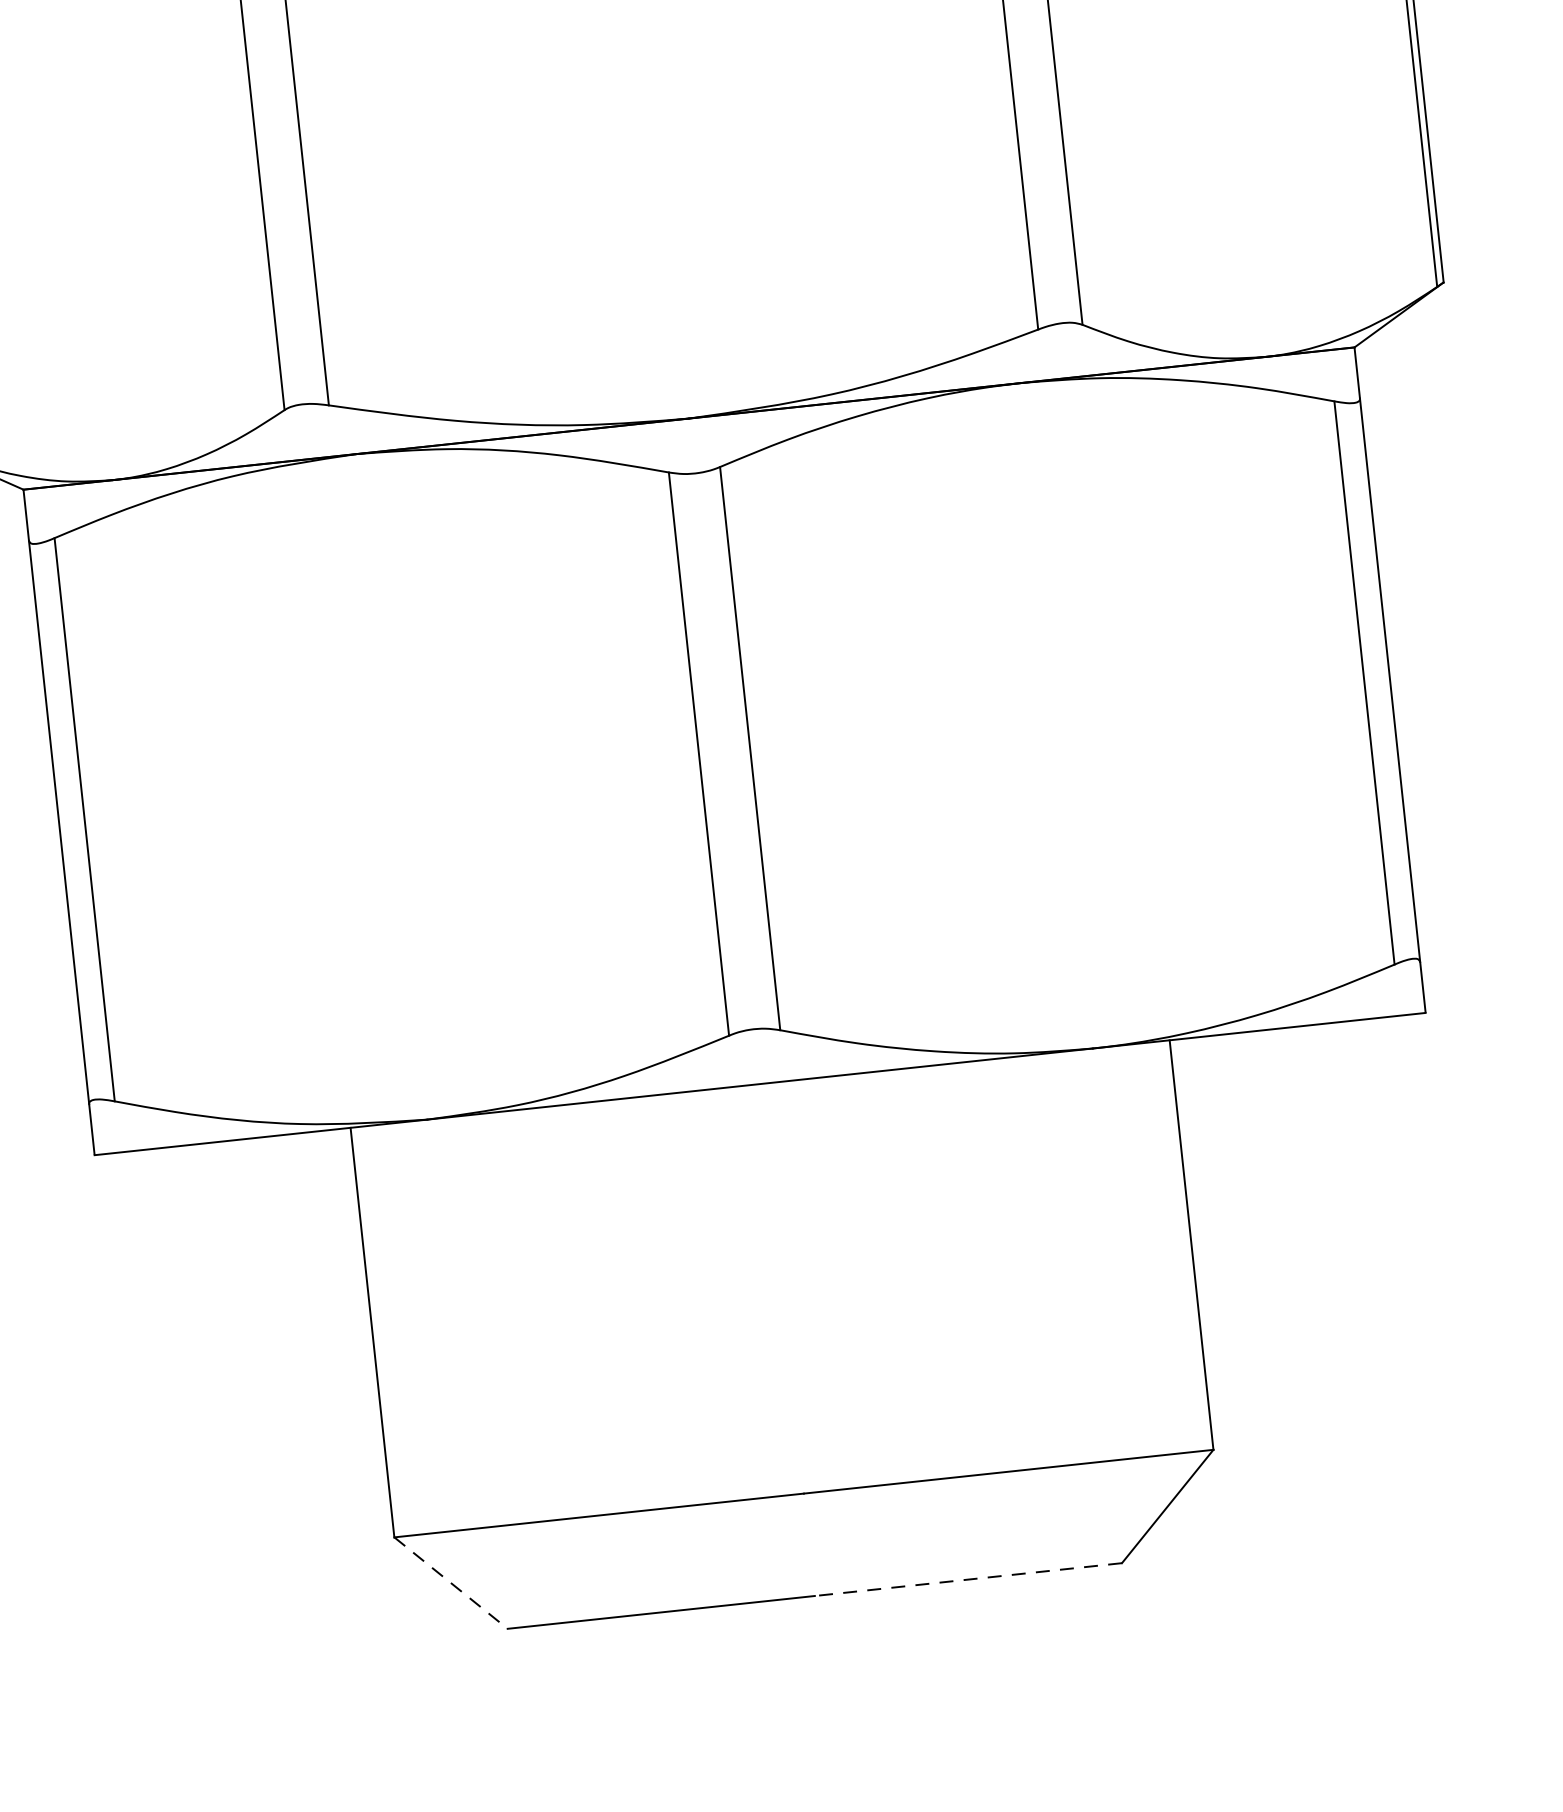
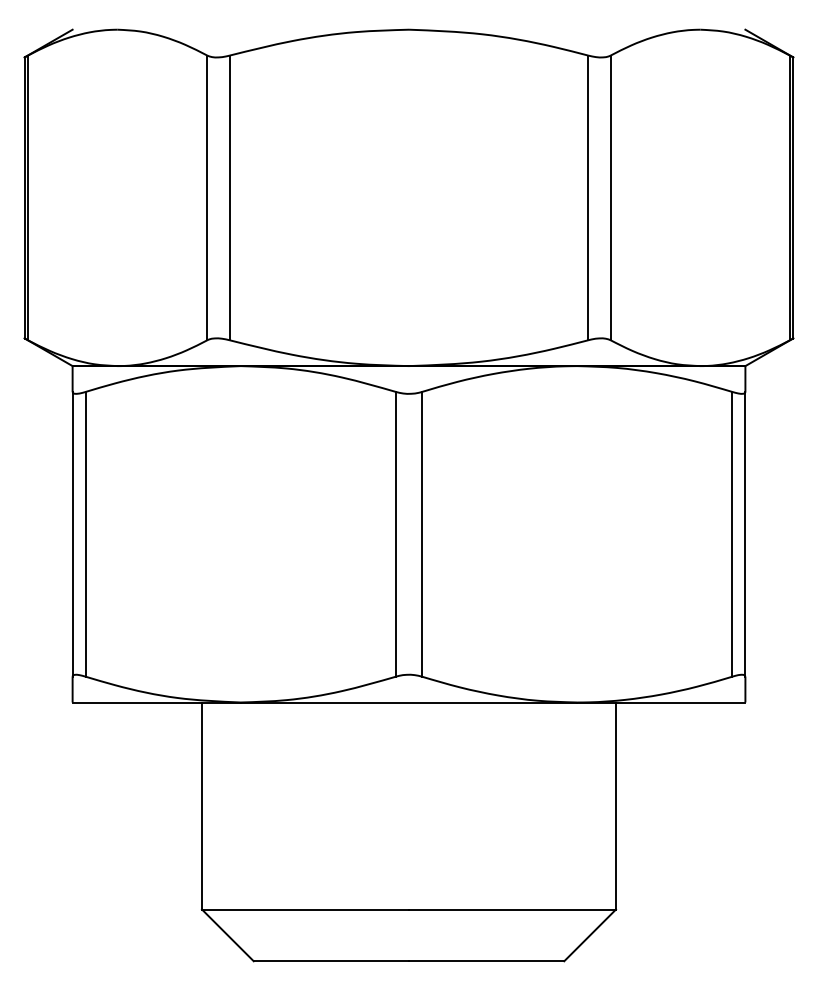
line: (968, 1580) -> (486, 961), dashed -> solid
line: (450, 1583) -> (227, 935), dashed -> solid

